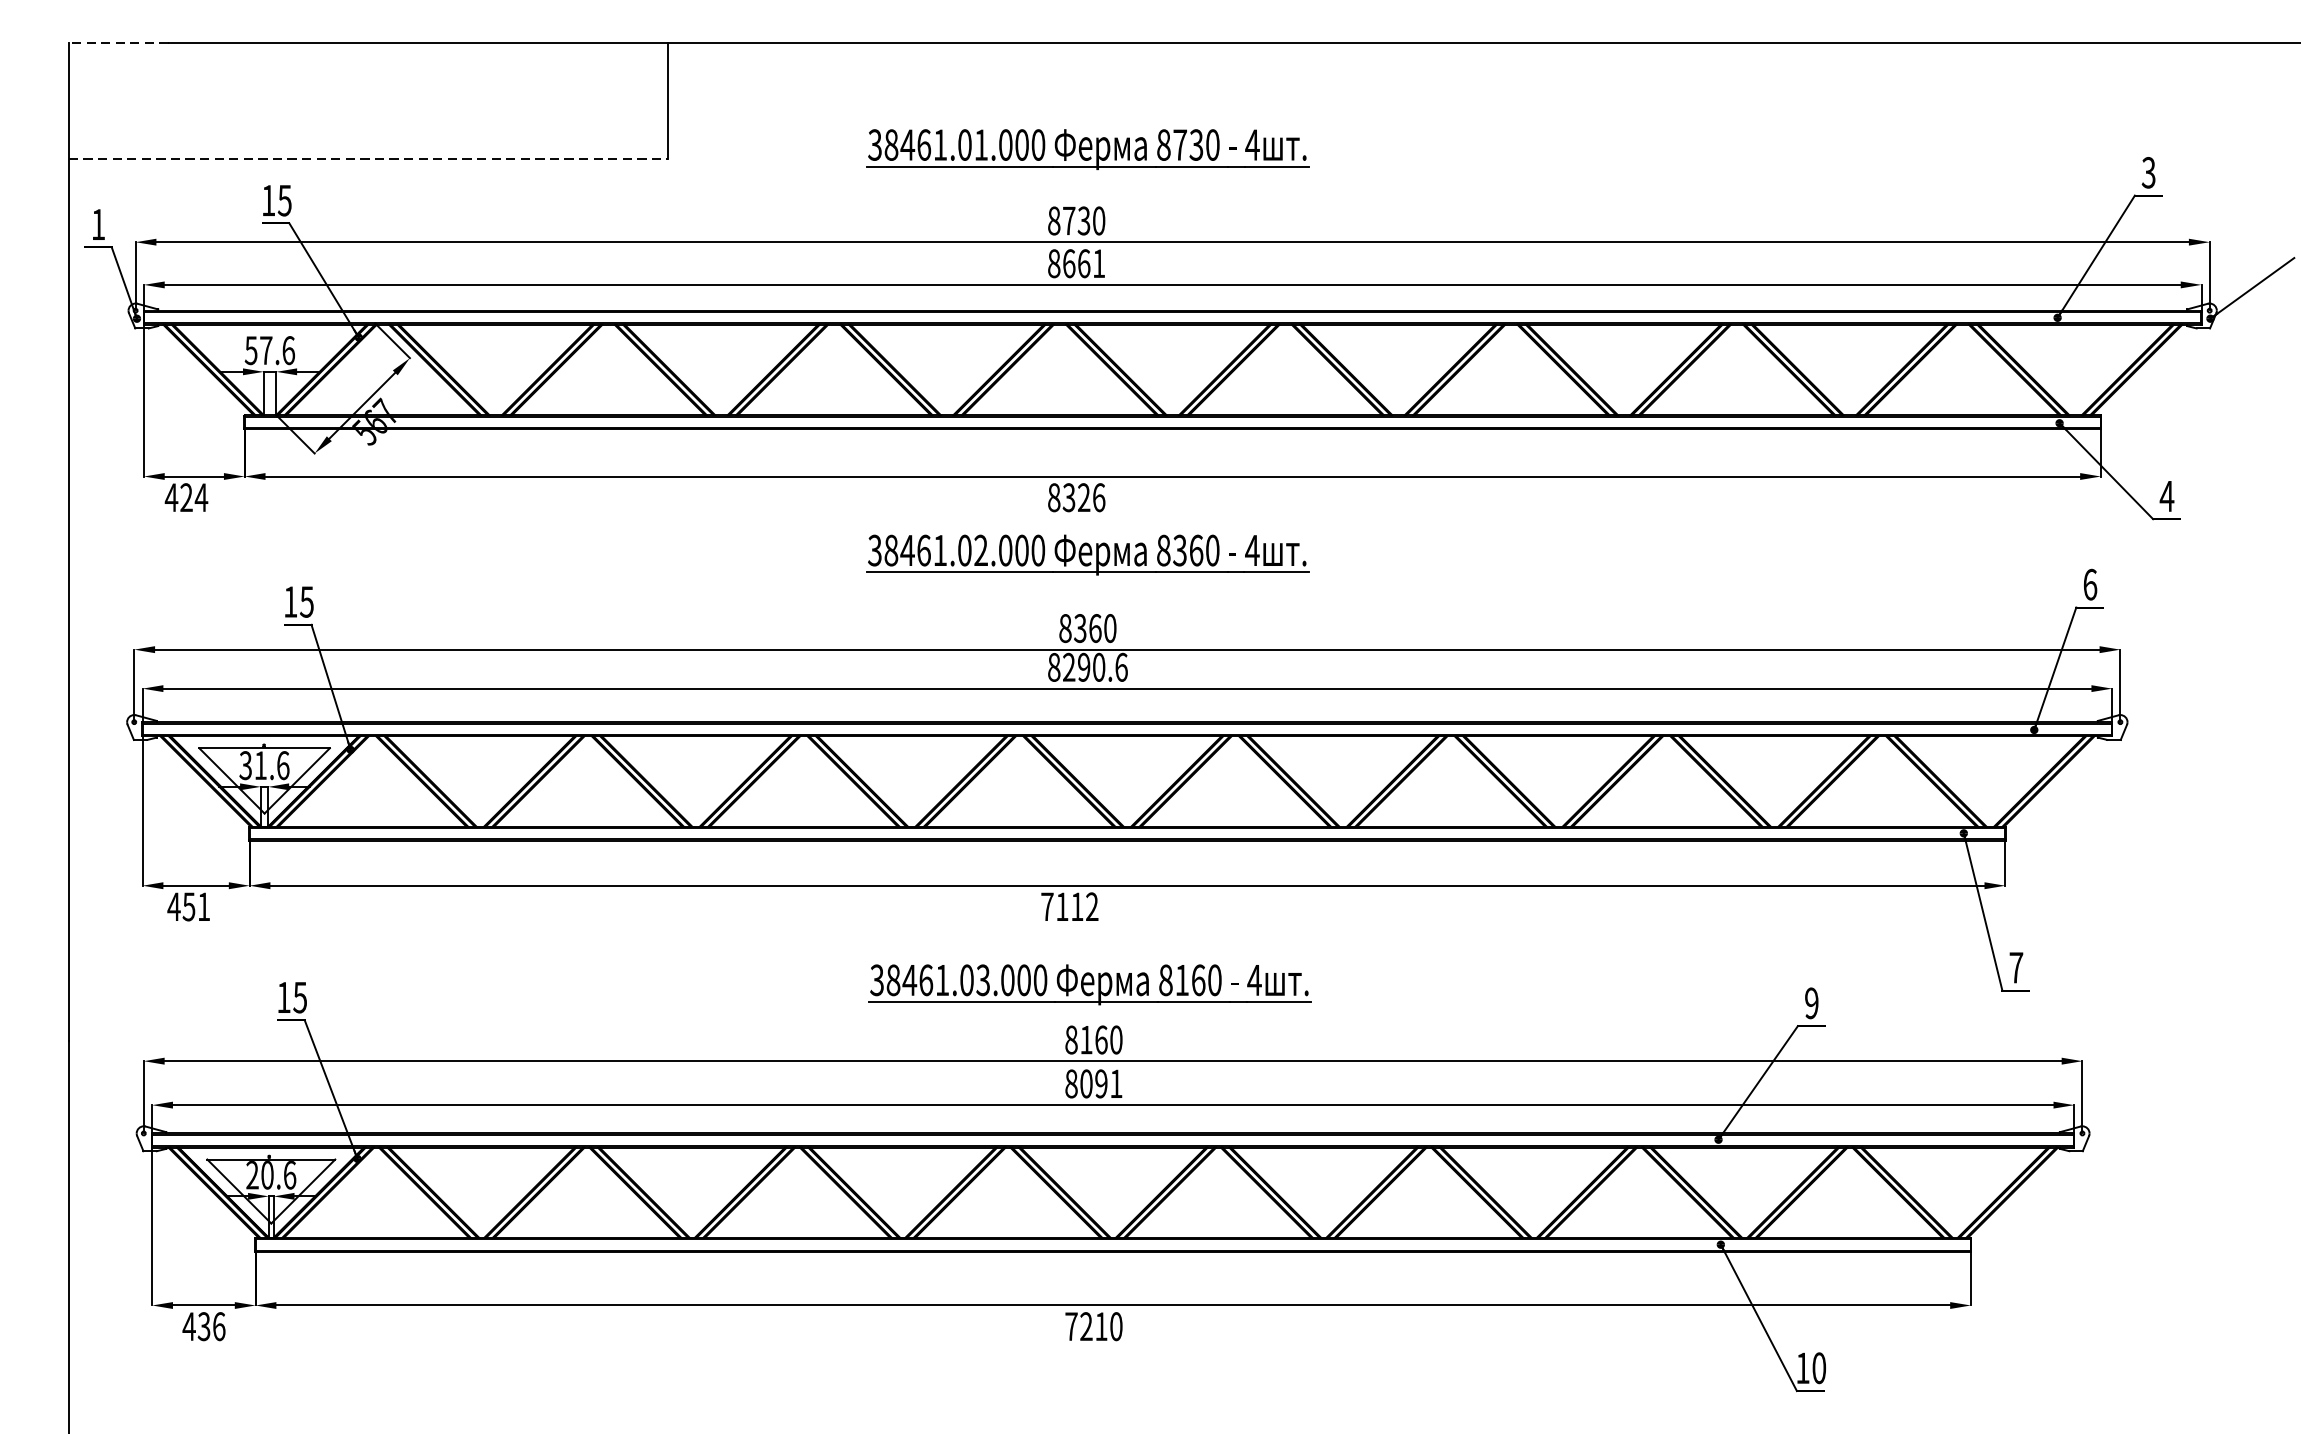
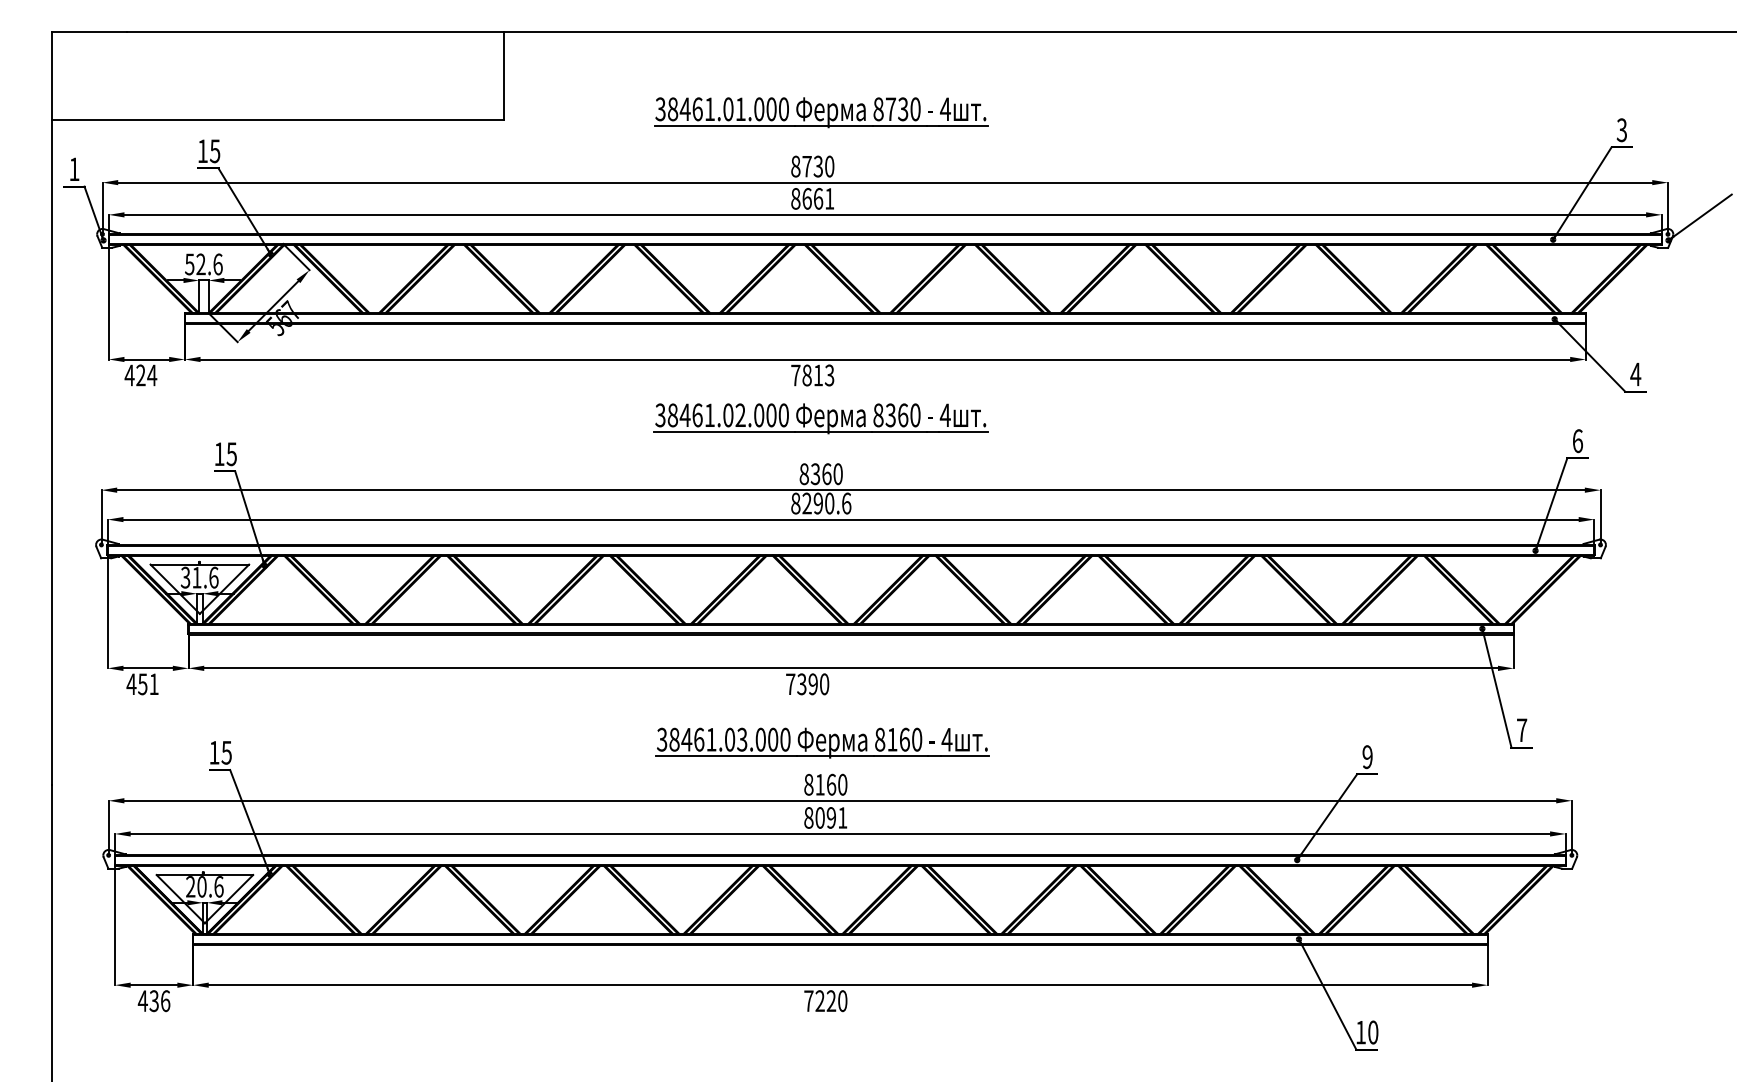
line: (118, 43) -> (89, 32), dashed -> solid
line: (368, 159) -> (278, 120), dashed -> solid
text: (265, 350) -> (200, 264), 57.6 -> 52.6
text: (1076, 497) -> (812, 375), 8326 -> 7813
text: (1077, 907) -> (813, 684), 7112 -> 7390
text: (1101, 1325) -> (831, 1000), 7210 -> 7220

